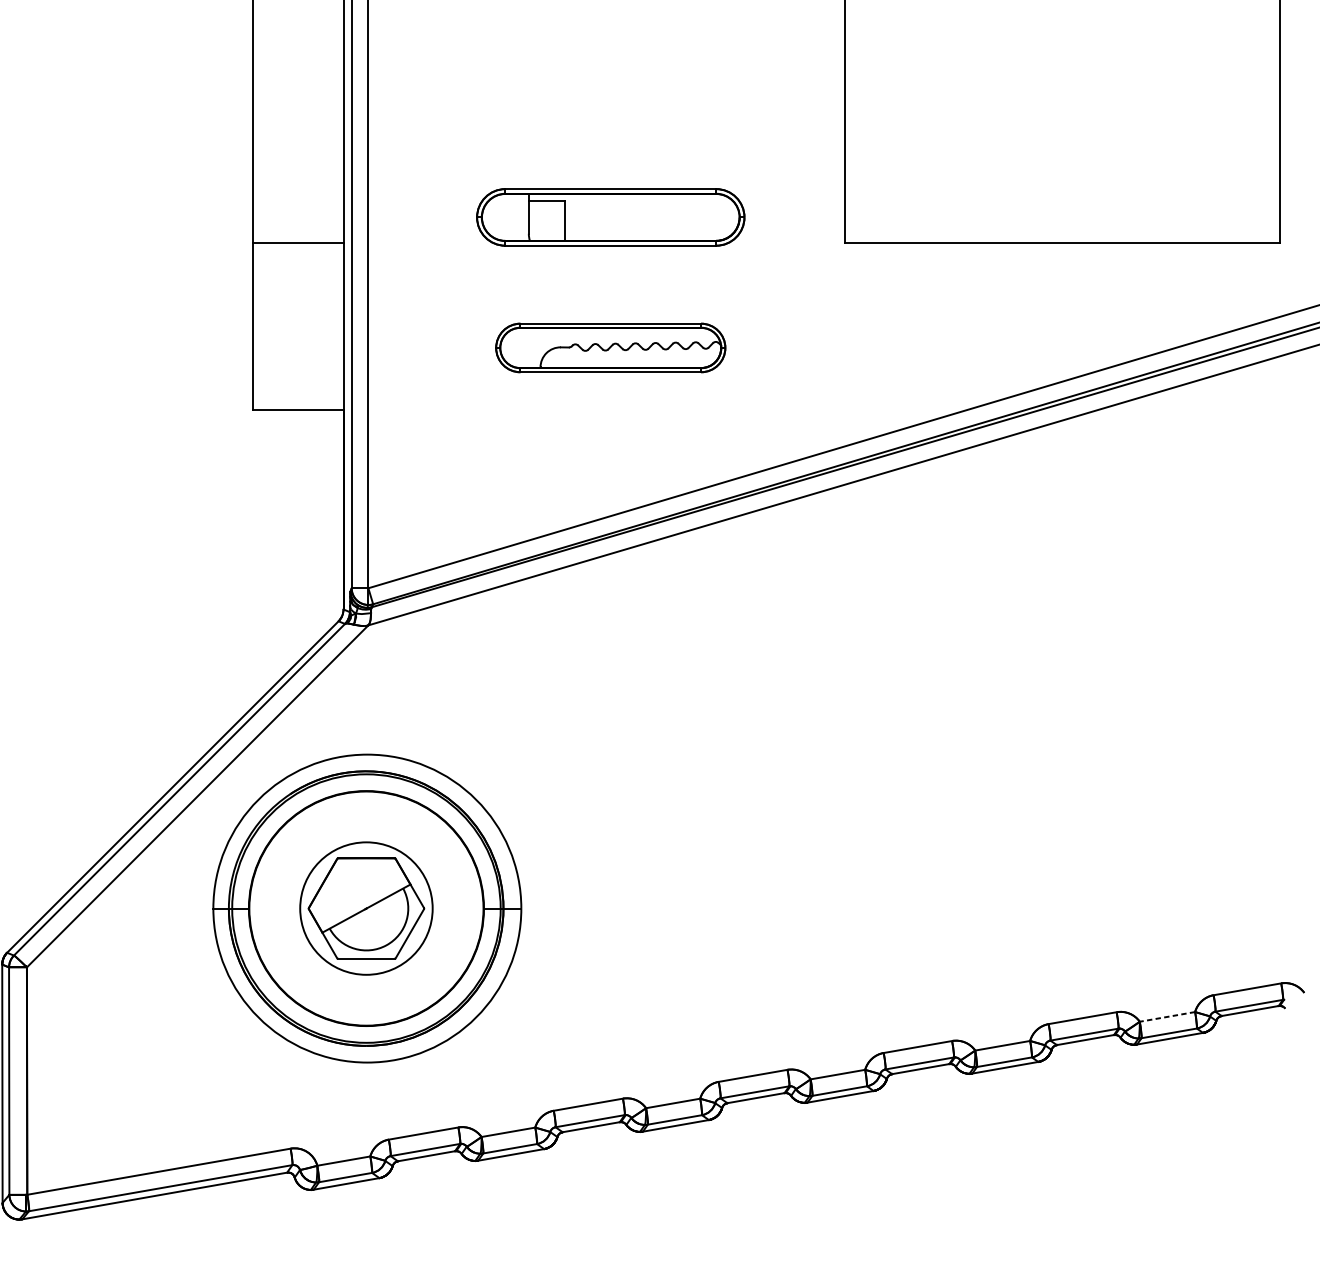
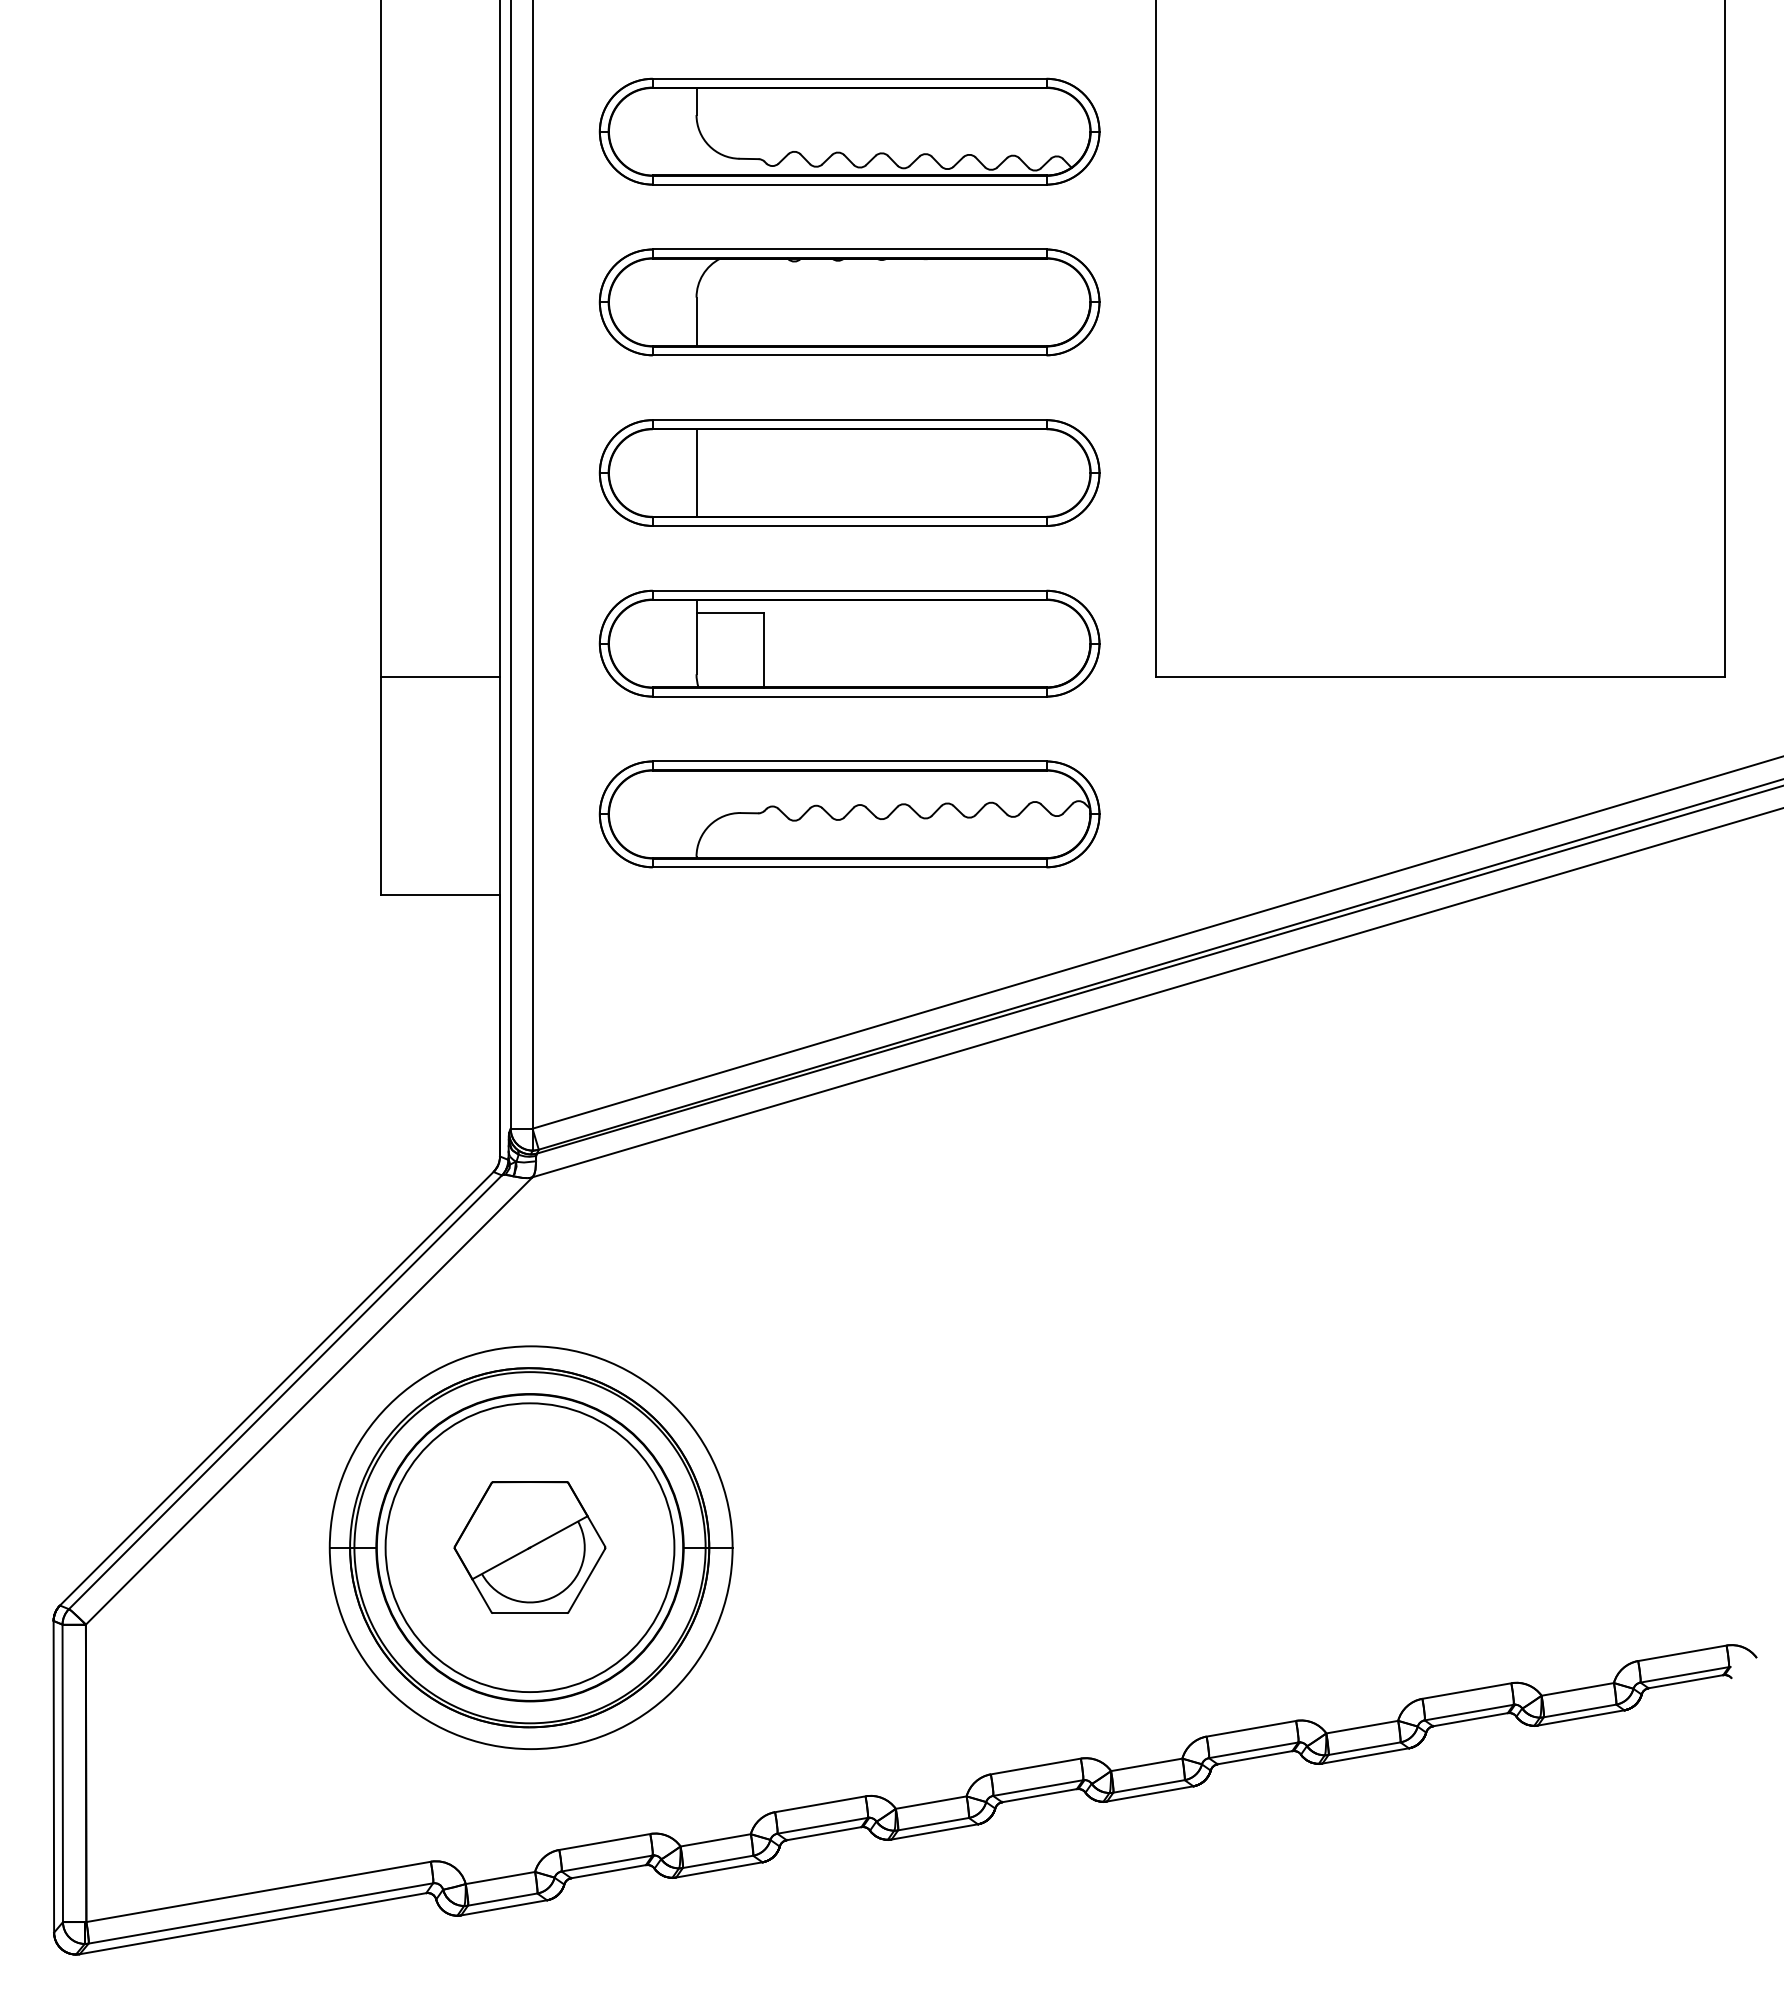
part: (610, 86) -> (849, 472), added
part: (610, 217) -> (849, 643), size x1.43
part: (610, 348) -> (849, 814), size x1.67
circle: (366, 908) -> (529, 1547), size x1.67
line: (1167, 1016) -> (1577, 1689), dashed -> solid

